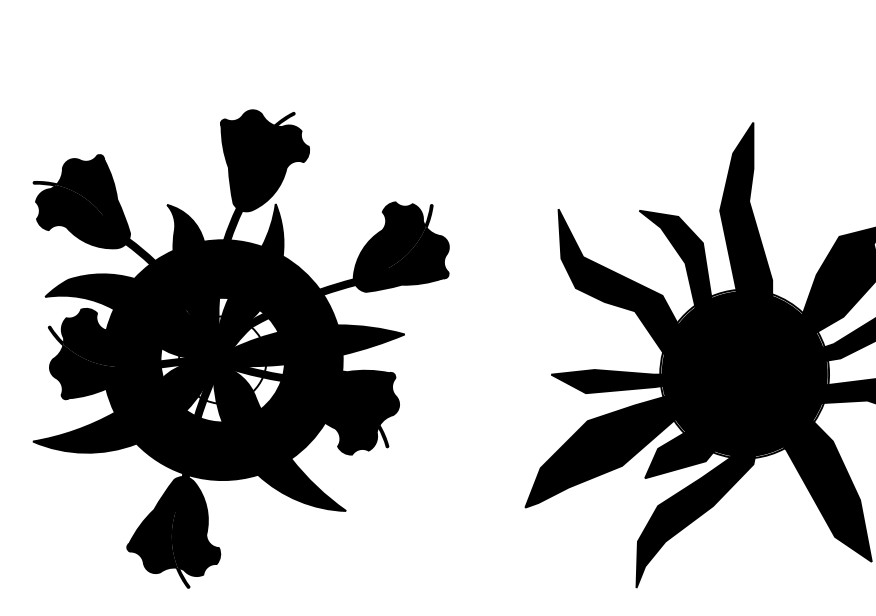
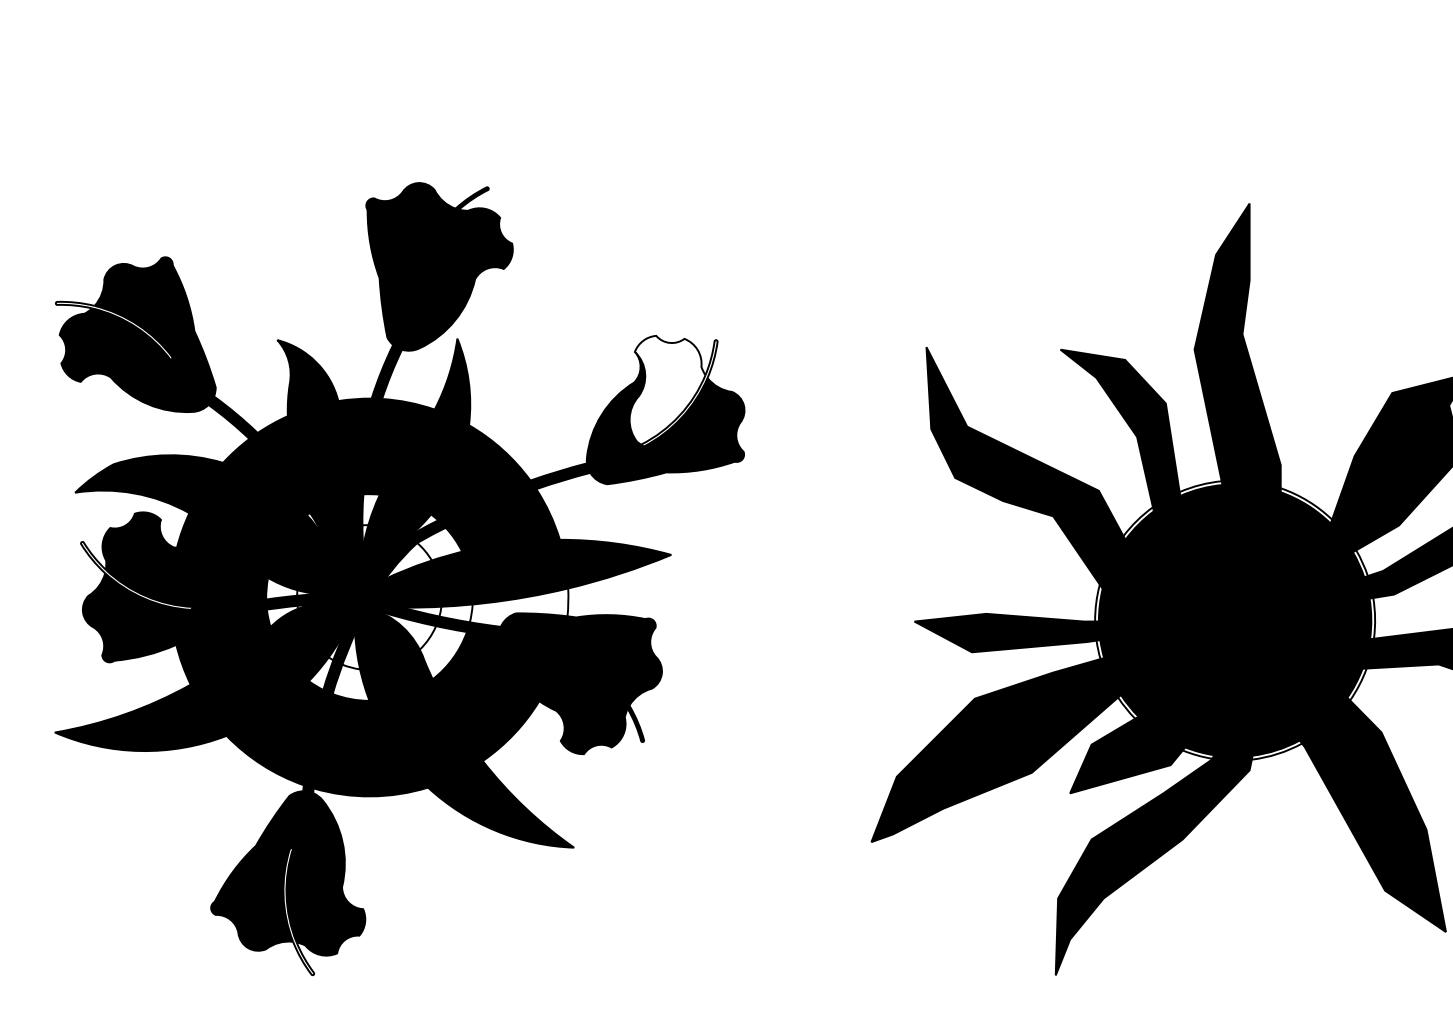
fill: (402, 235) -> (667, 390), removed
fill: (312, 365) -> (518, 606), removed

